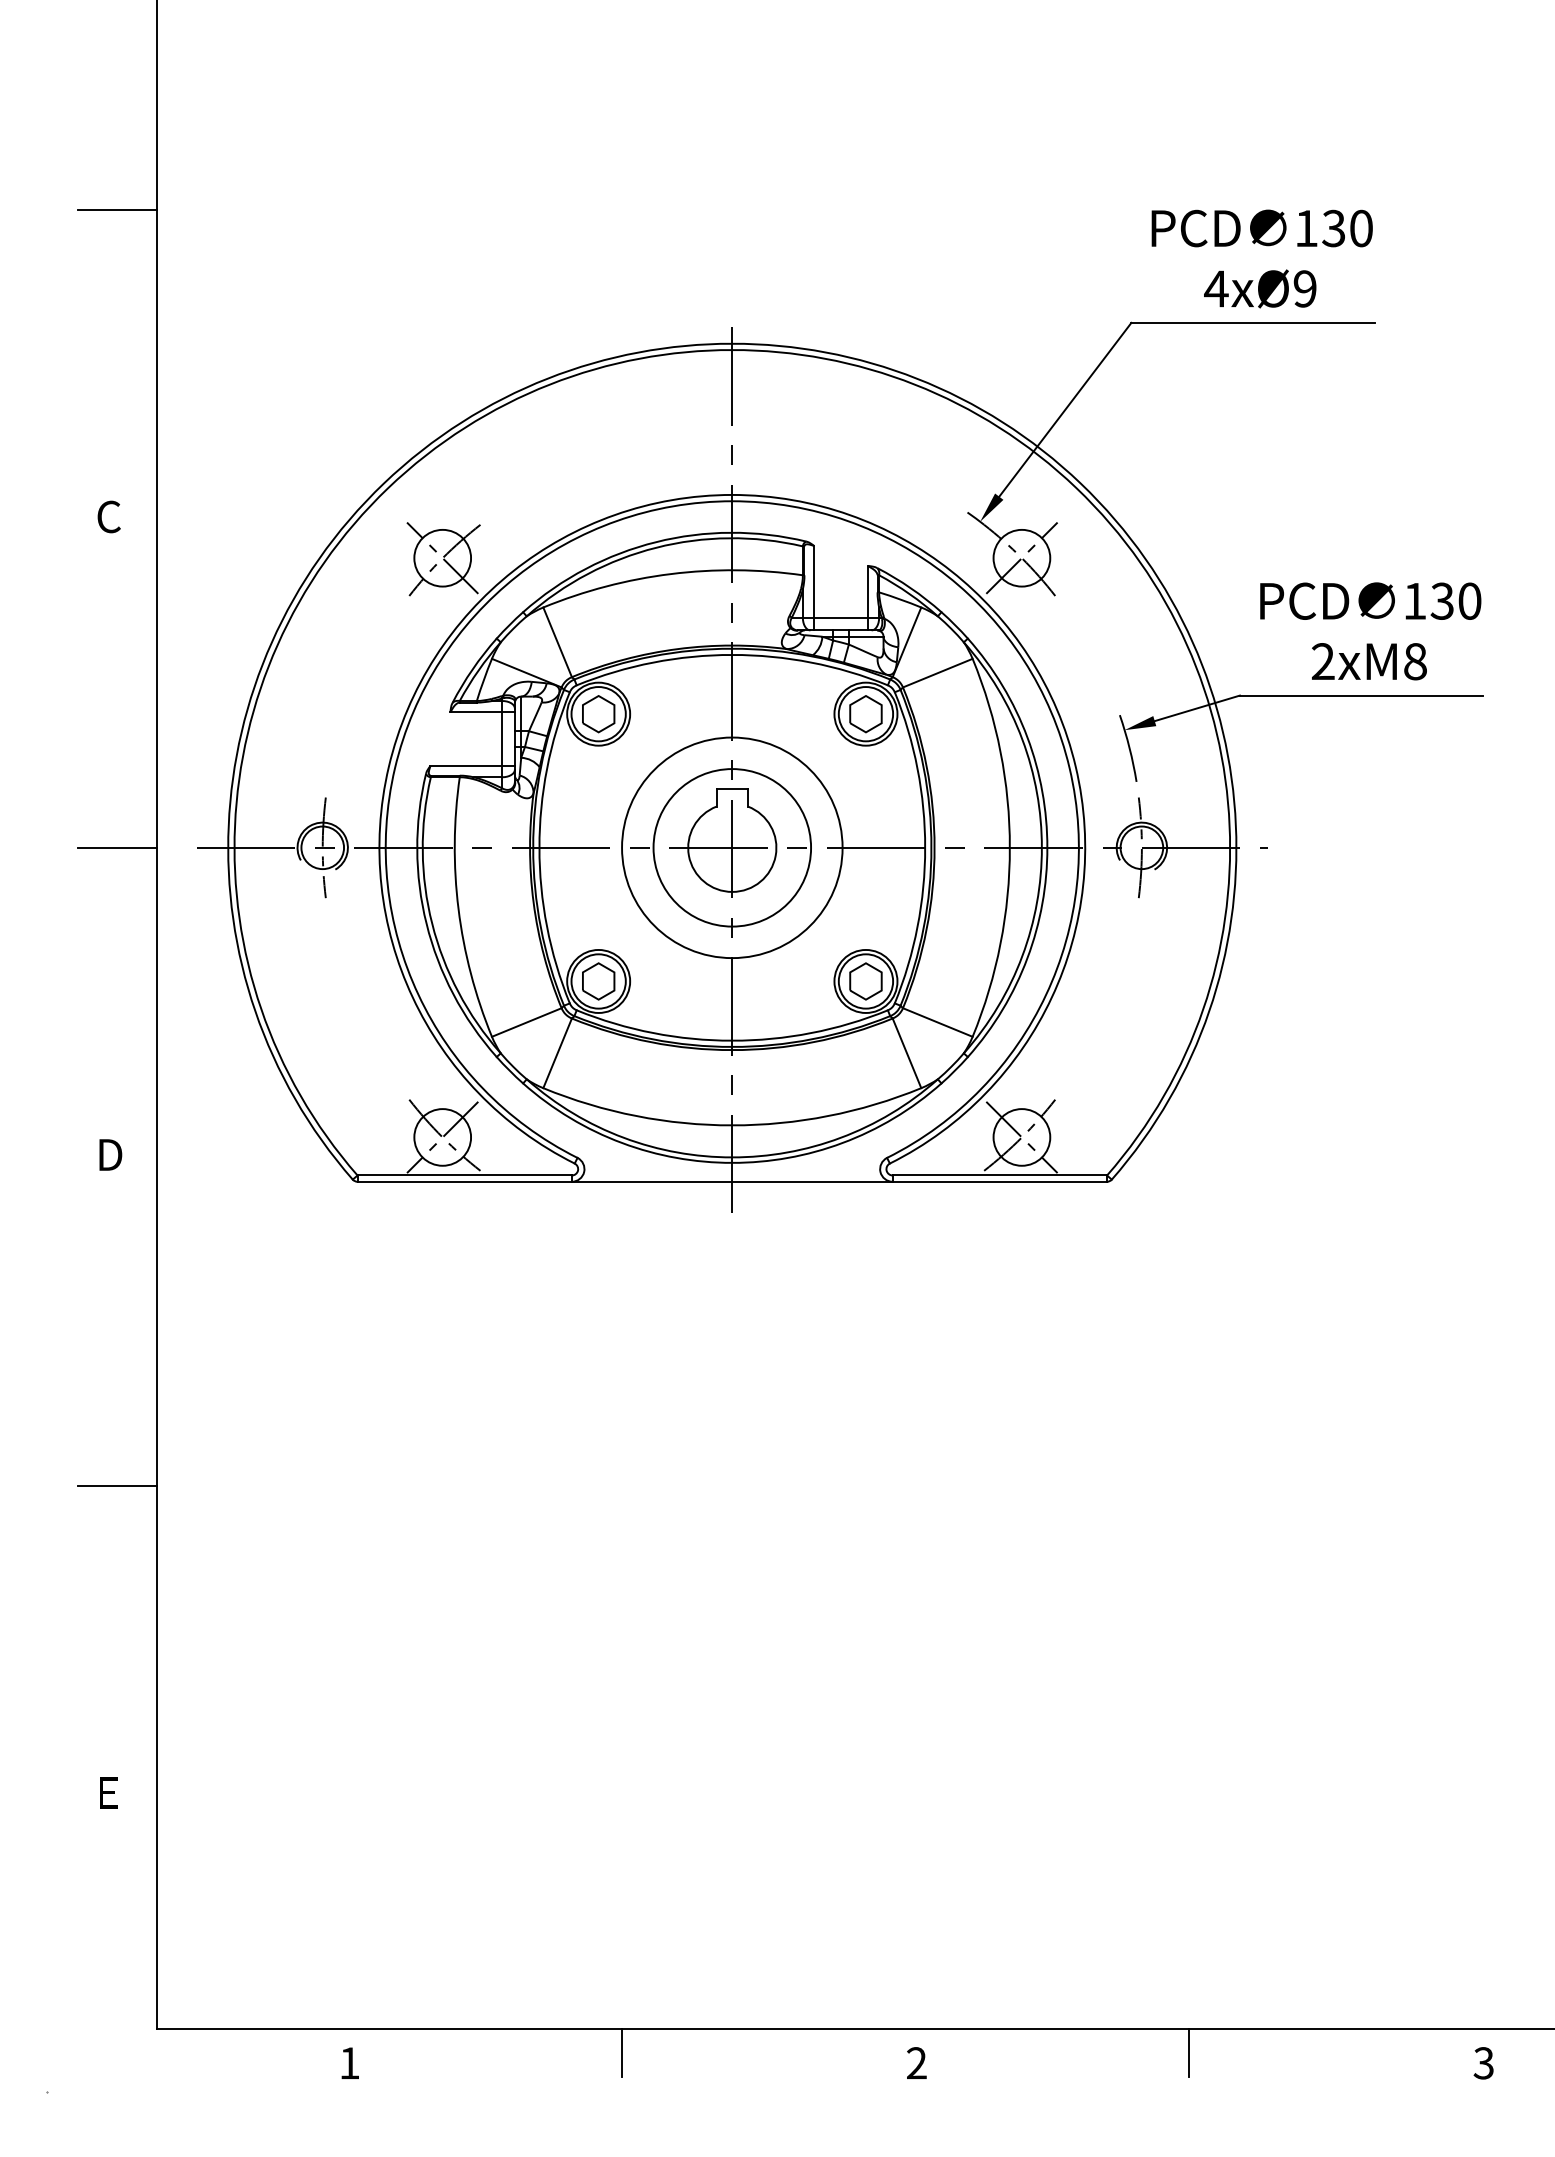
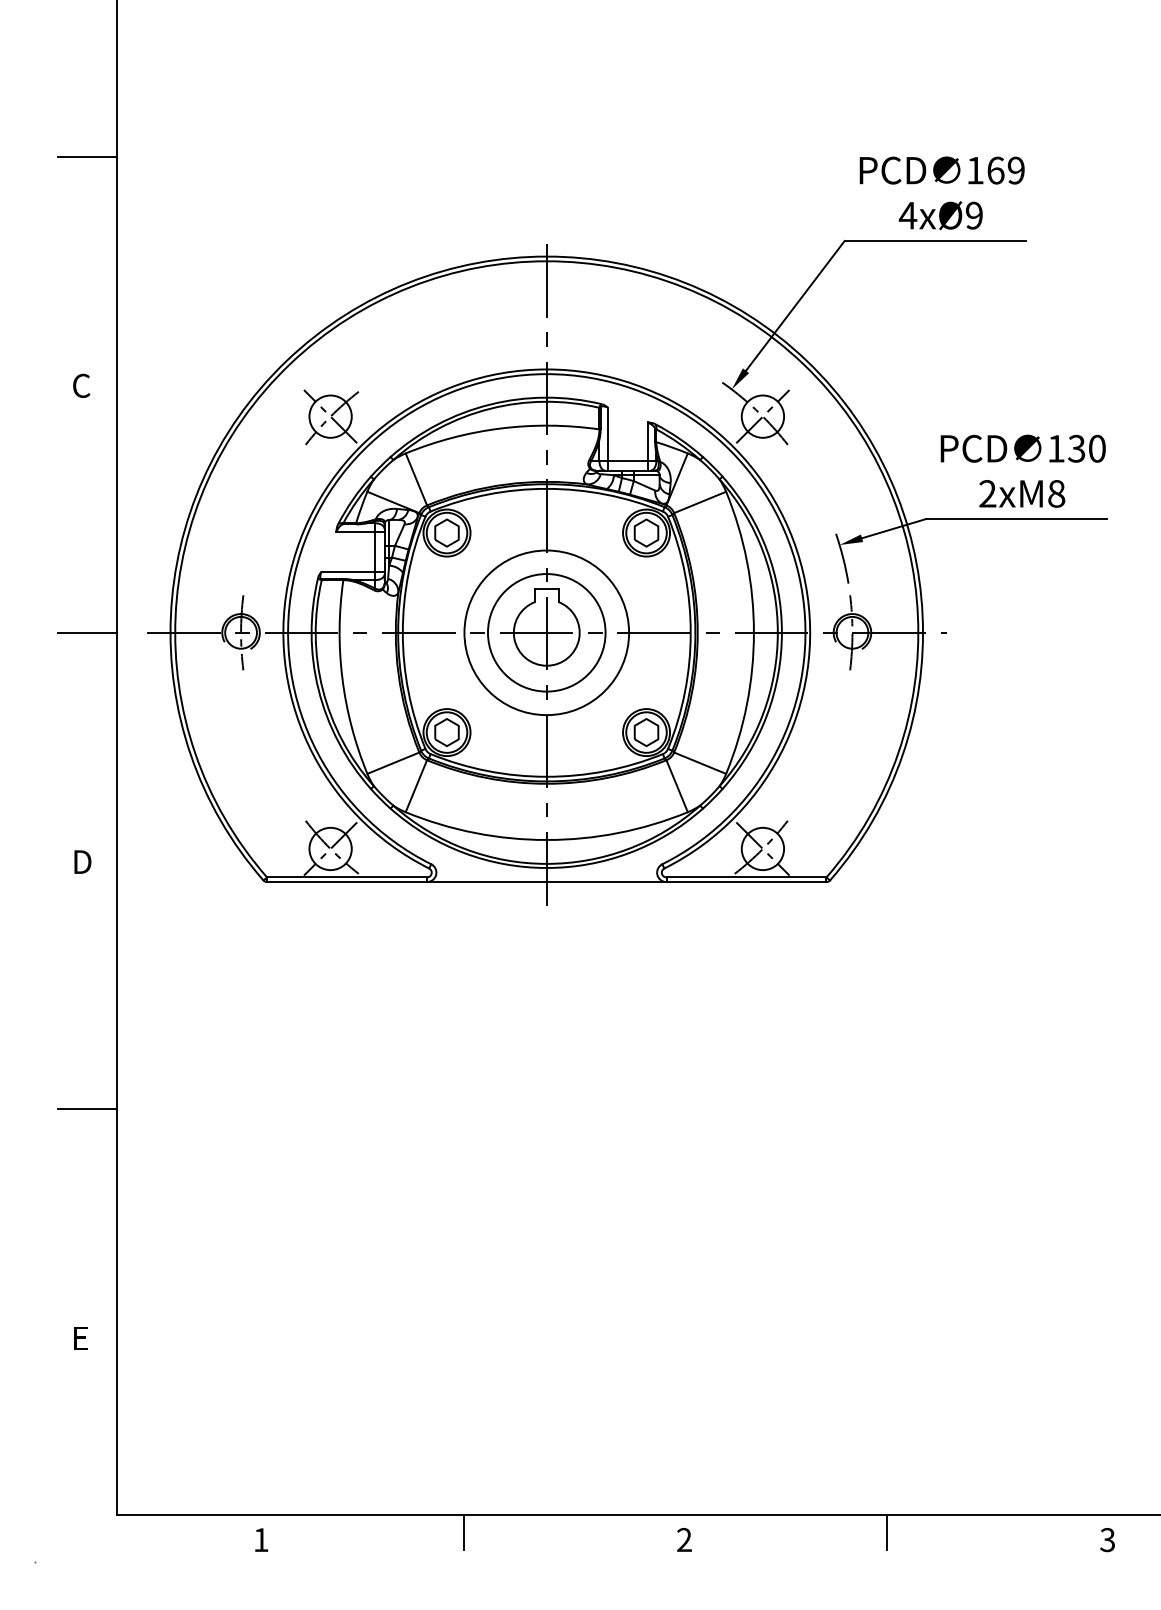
text: (1346, 228) -> (1005, 170), 130 -> 169

